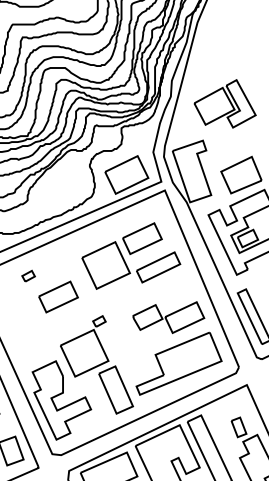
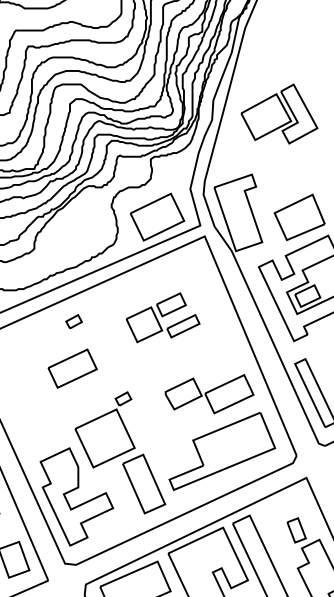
part: (224, 103) -> (278, 113), moved
part: (131, 255) -> (163, 317), size x0.6
part: (28, 275) -> (73, 320), moved

